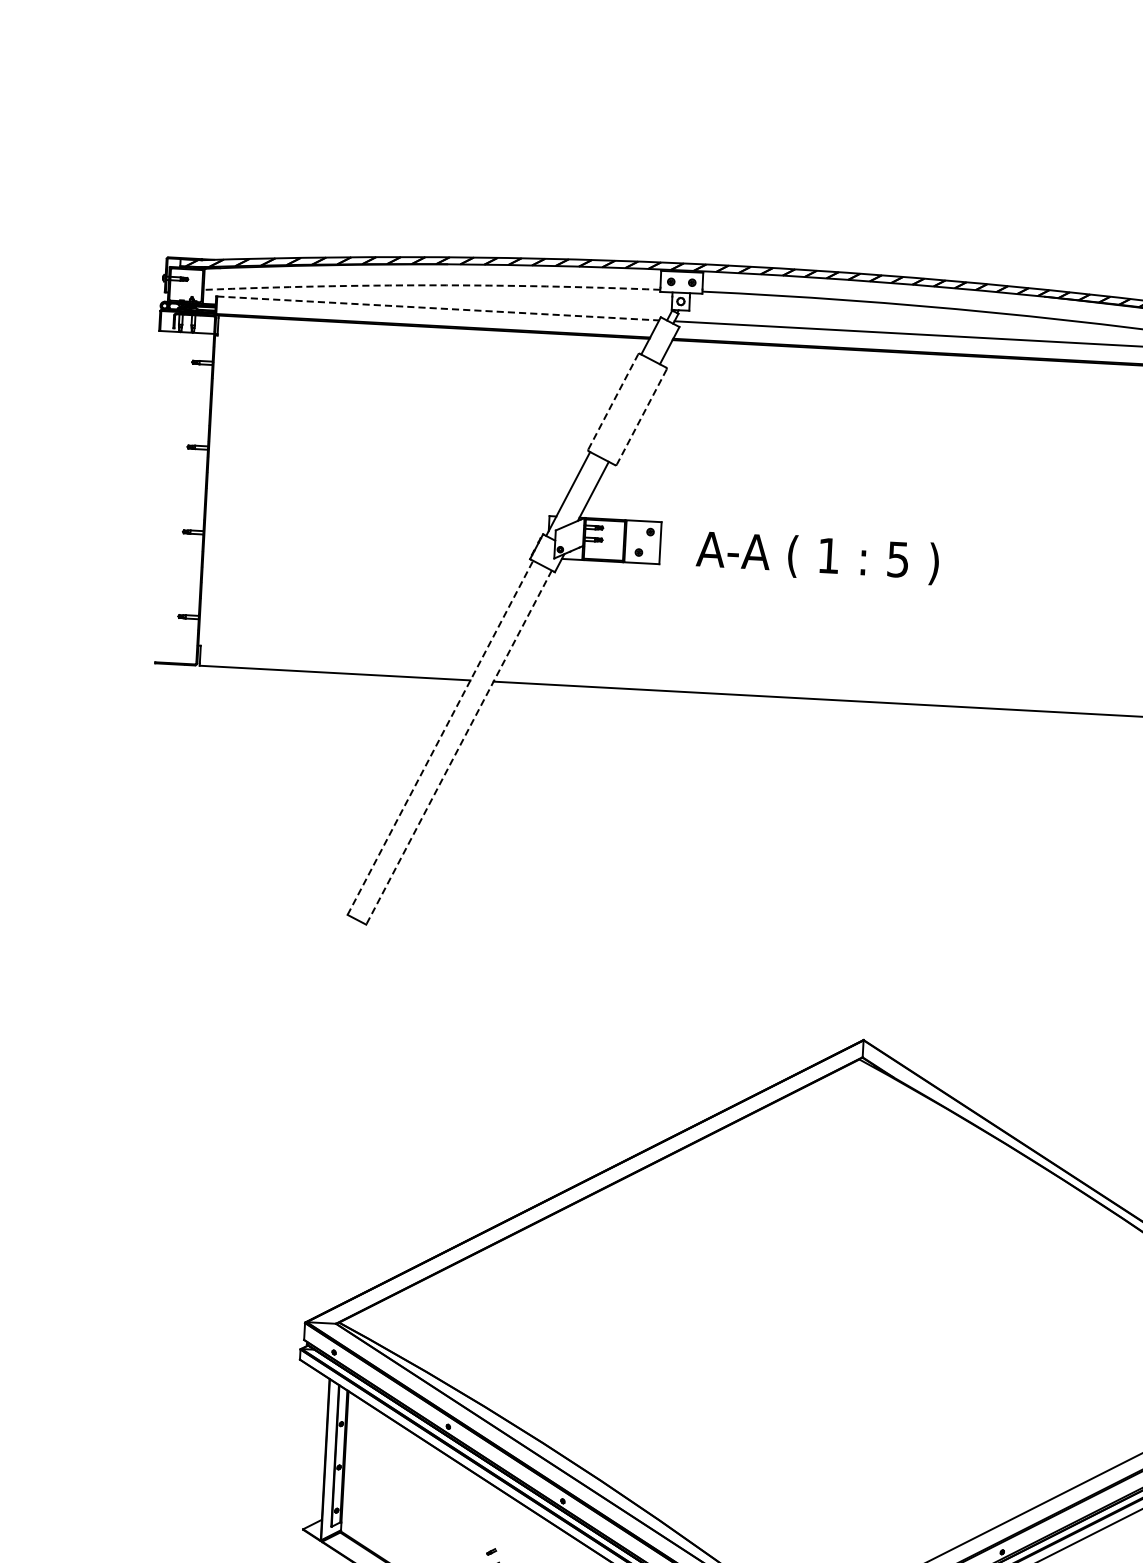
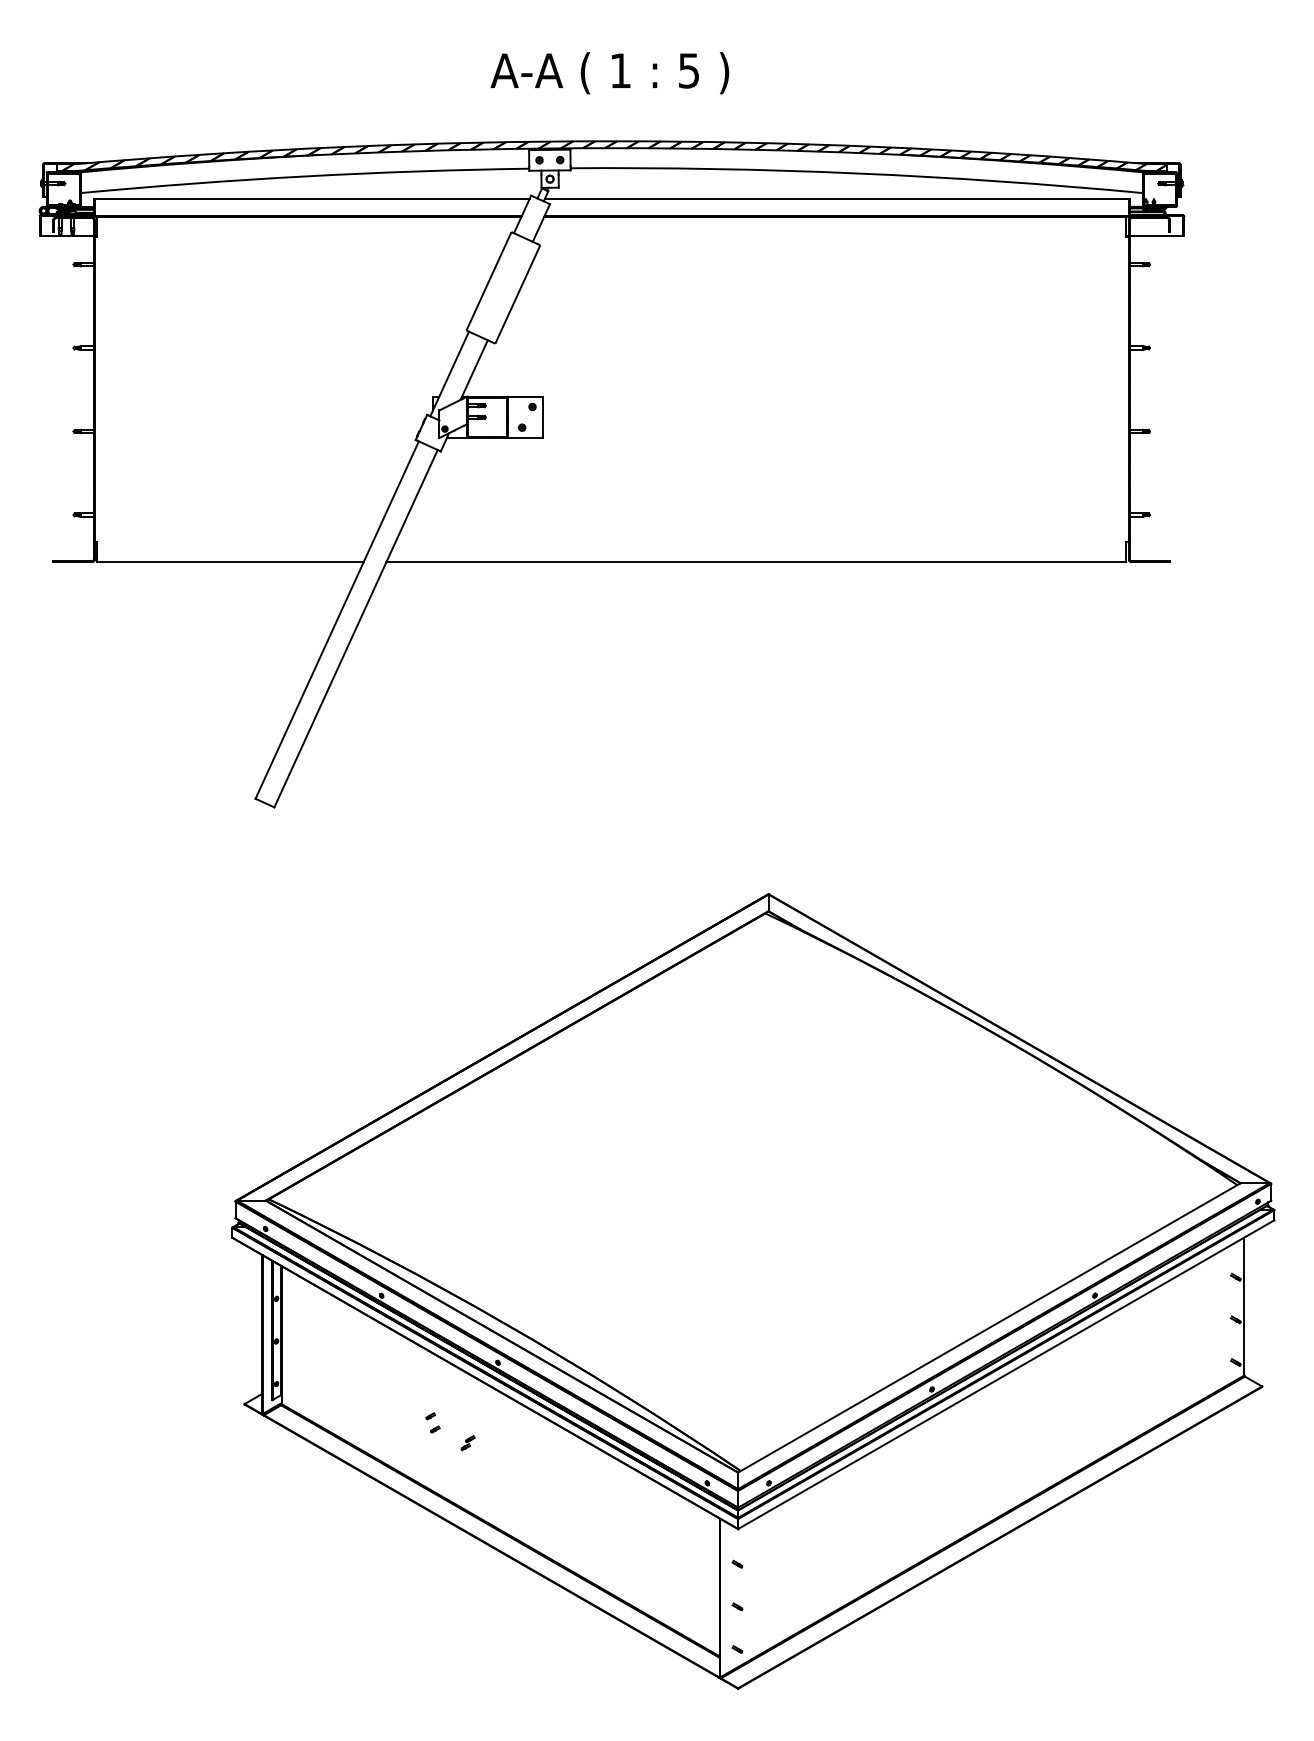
arc: (431, 285) -> (304, 176), dashed -> solid
line: (438, 308) -> (312, 198), dashed -> solid
line: (613, 402) -> (489, 281), dashed -> solid
line: (641, 416) -> (517, 294), dashed -> solid
text: (817, 557) -> (609, 73), moved
line: (440, 737) -> (337, 619), dashed -> solid
line: (458, 748) -> (355, 629), dashed -> solid

